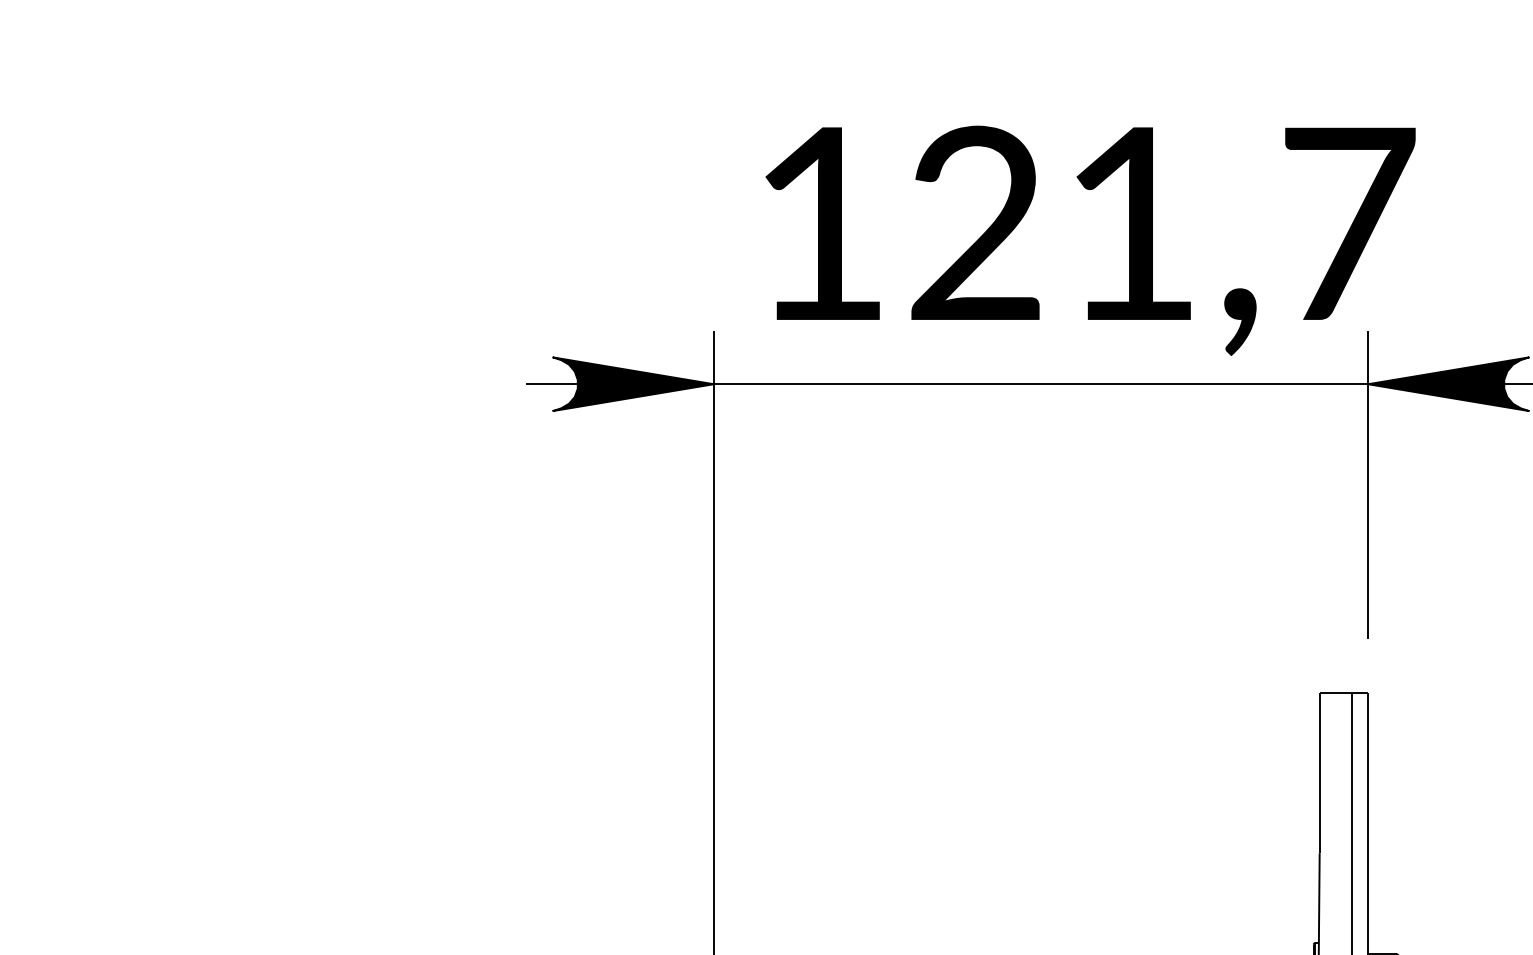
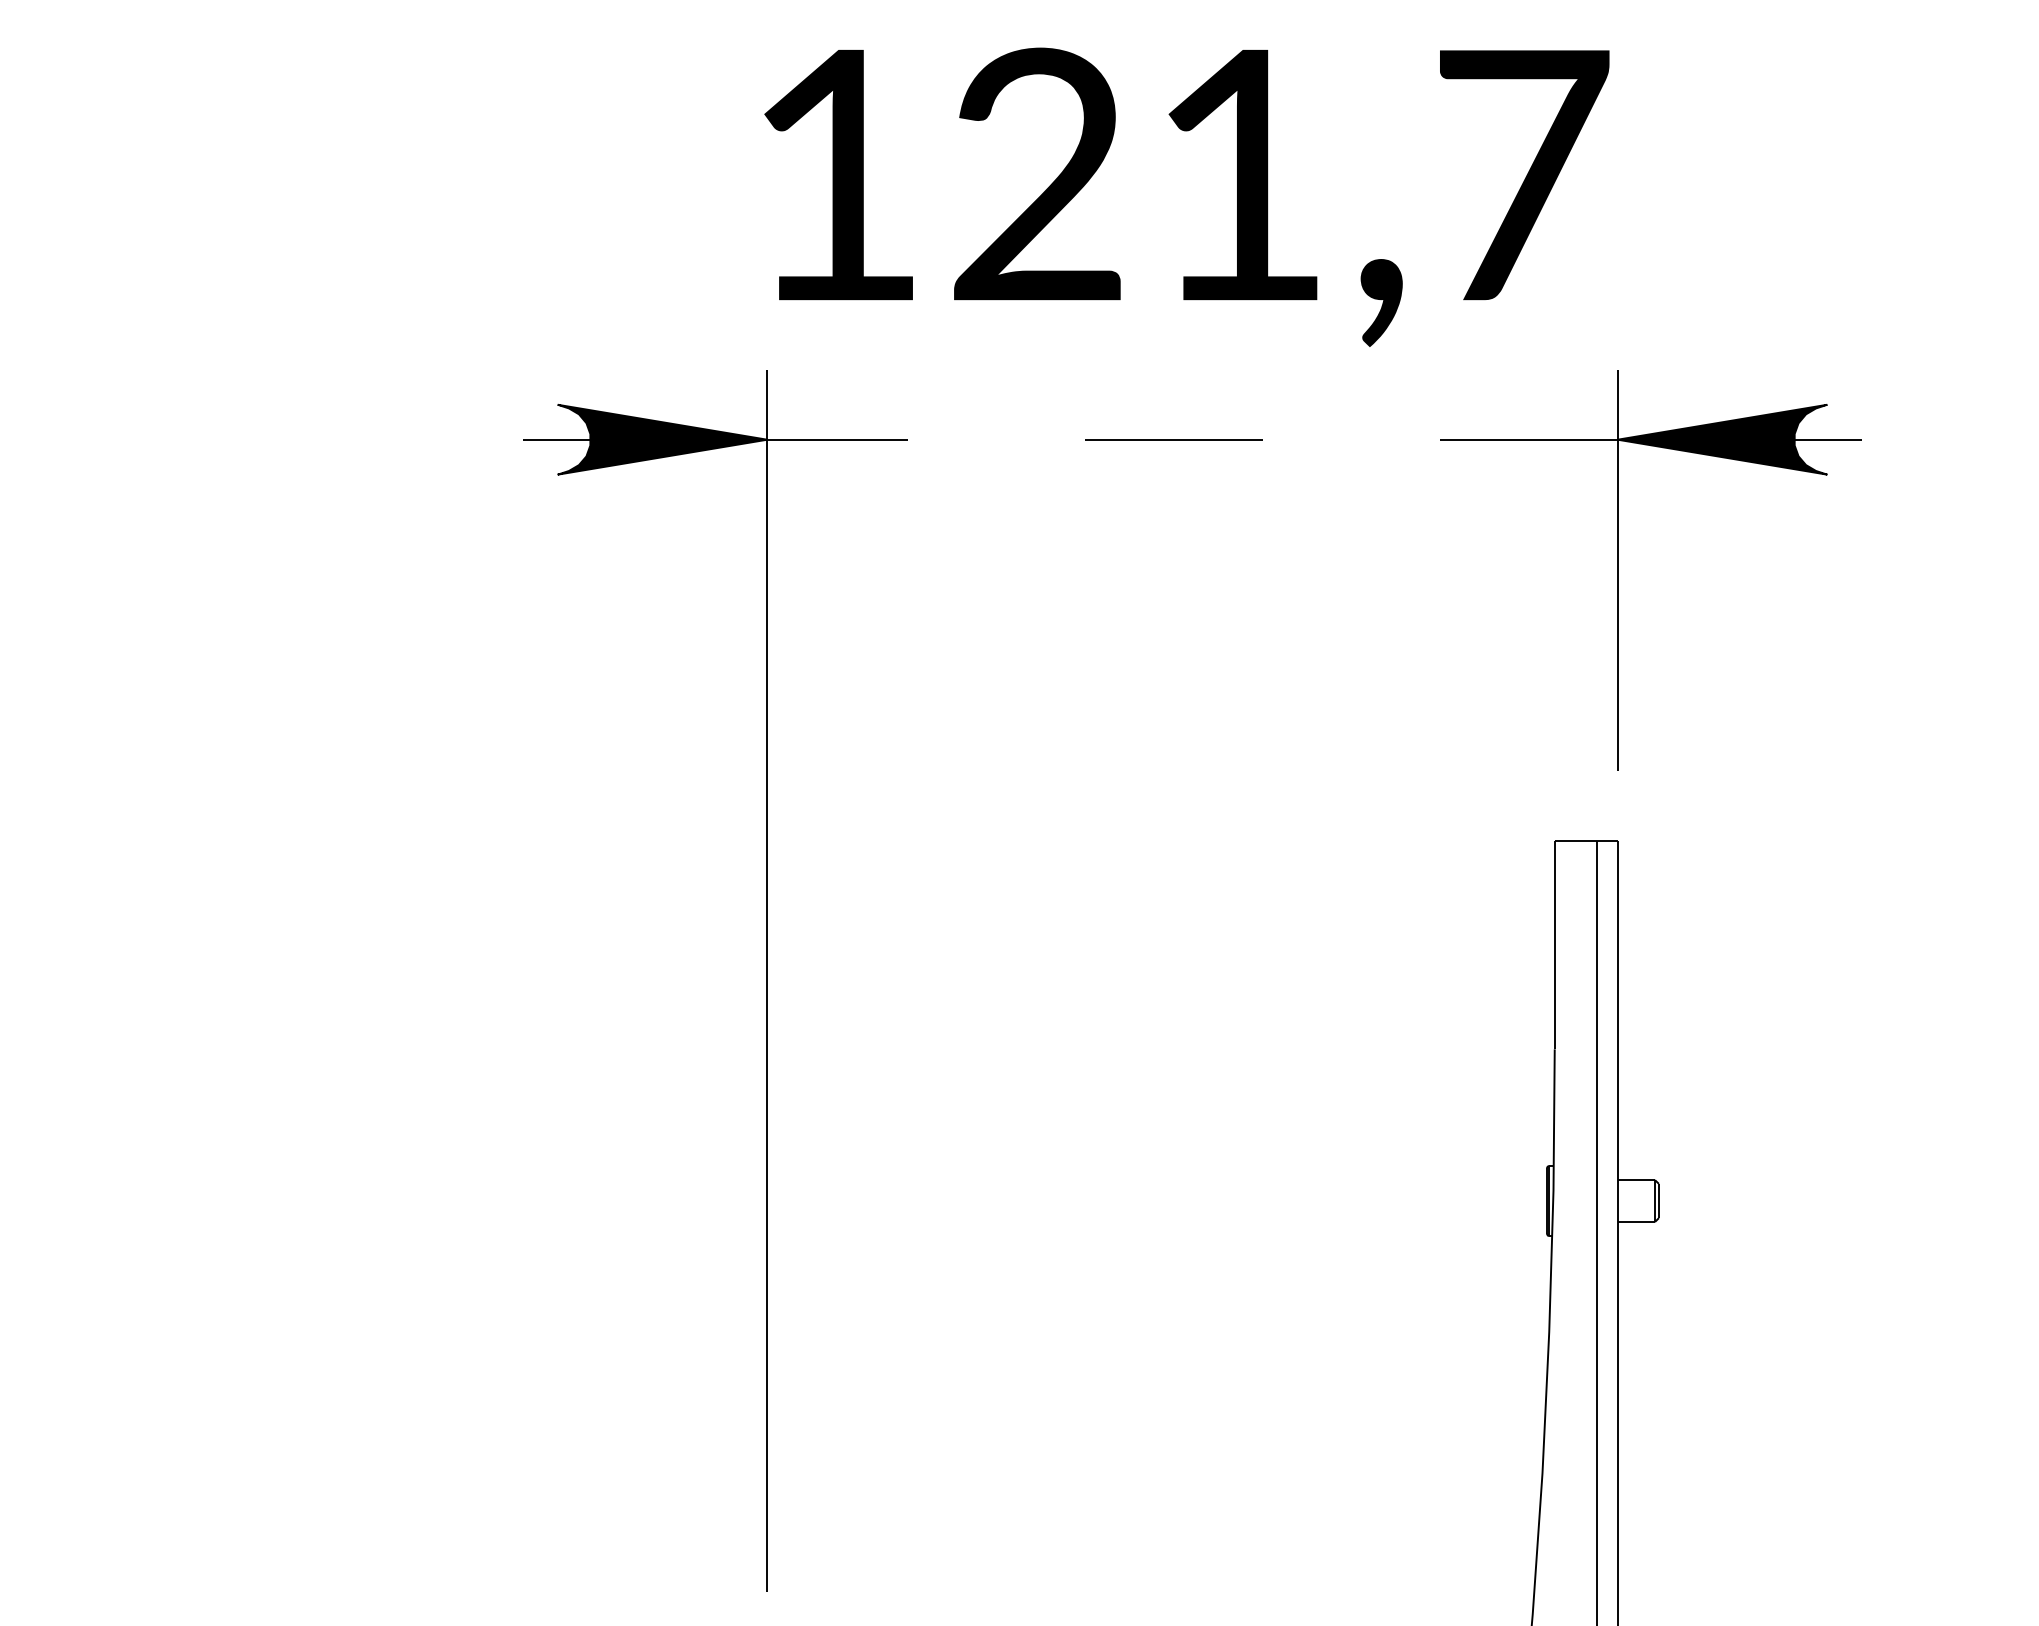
text: (1090, 240) -> (1186, 196), moved
line: (1041, 384) -> (1192, 439), solid -> dashed

